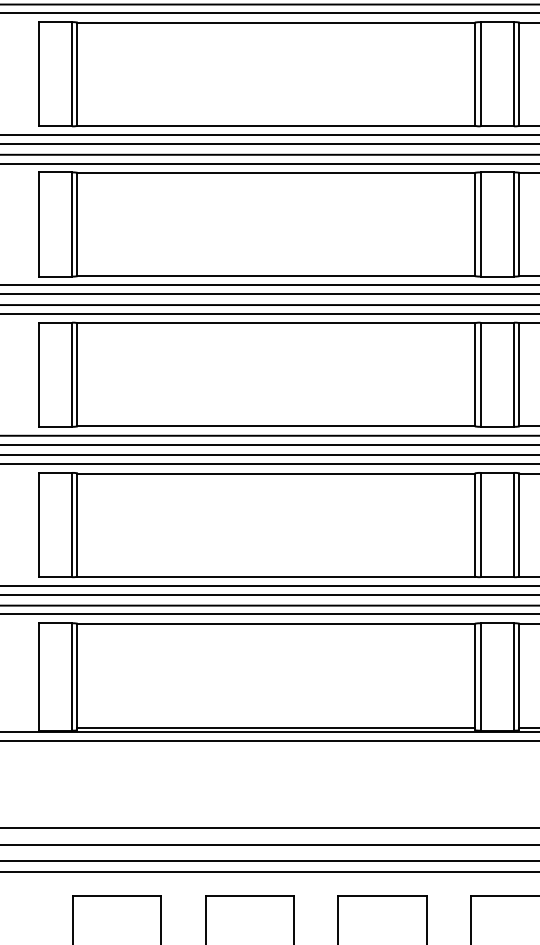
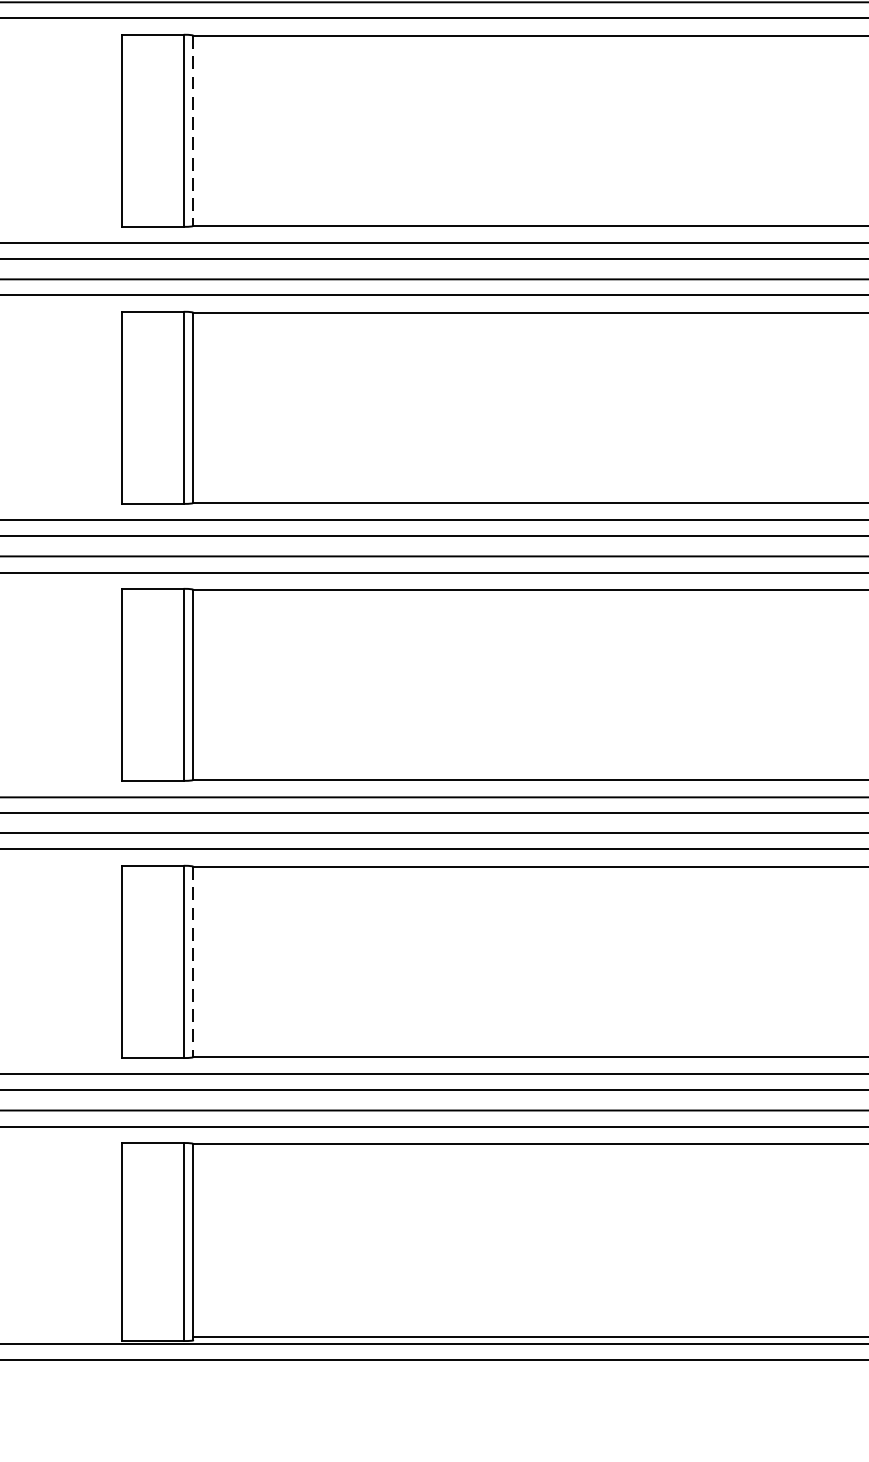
line: (77, 74) -> (193, 131), solid -> dashed
line: (77, 525) -> (193, 962), solid -> dashed

